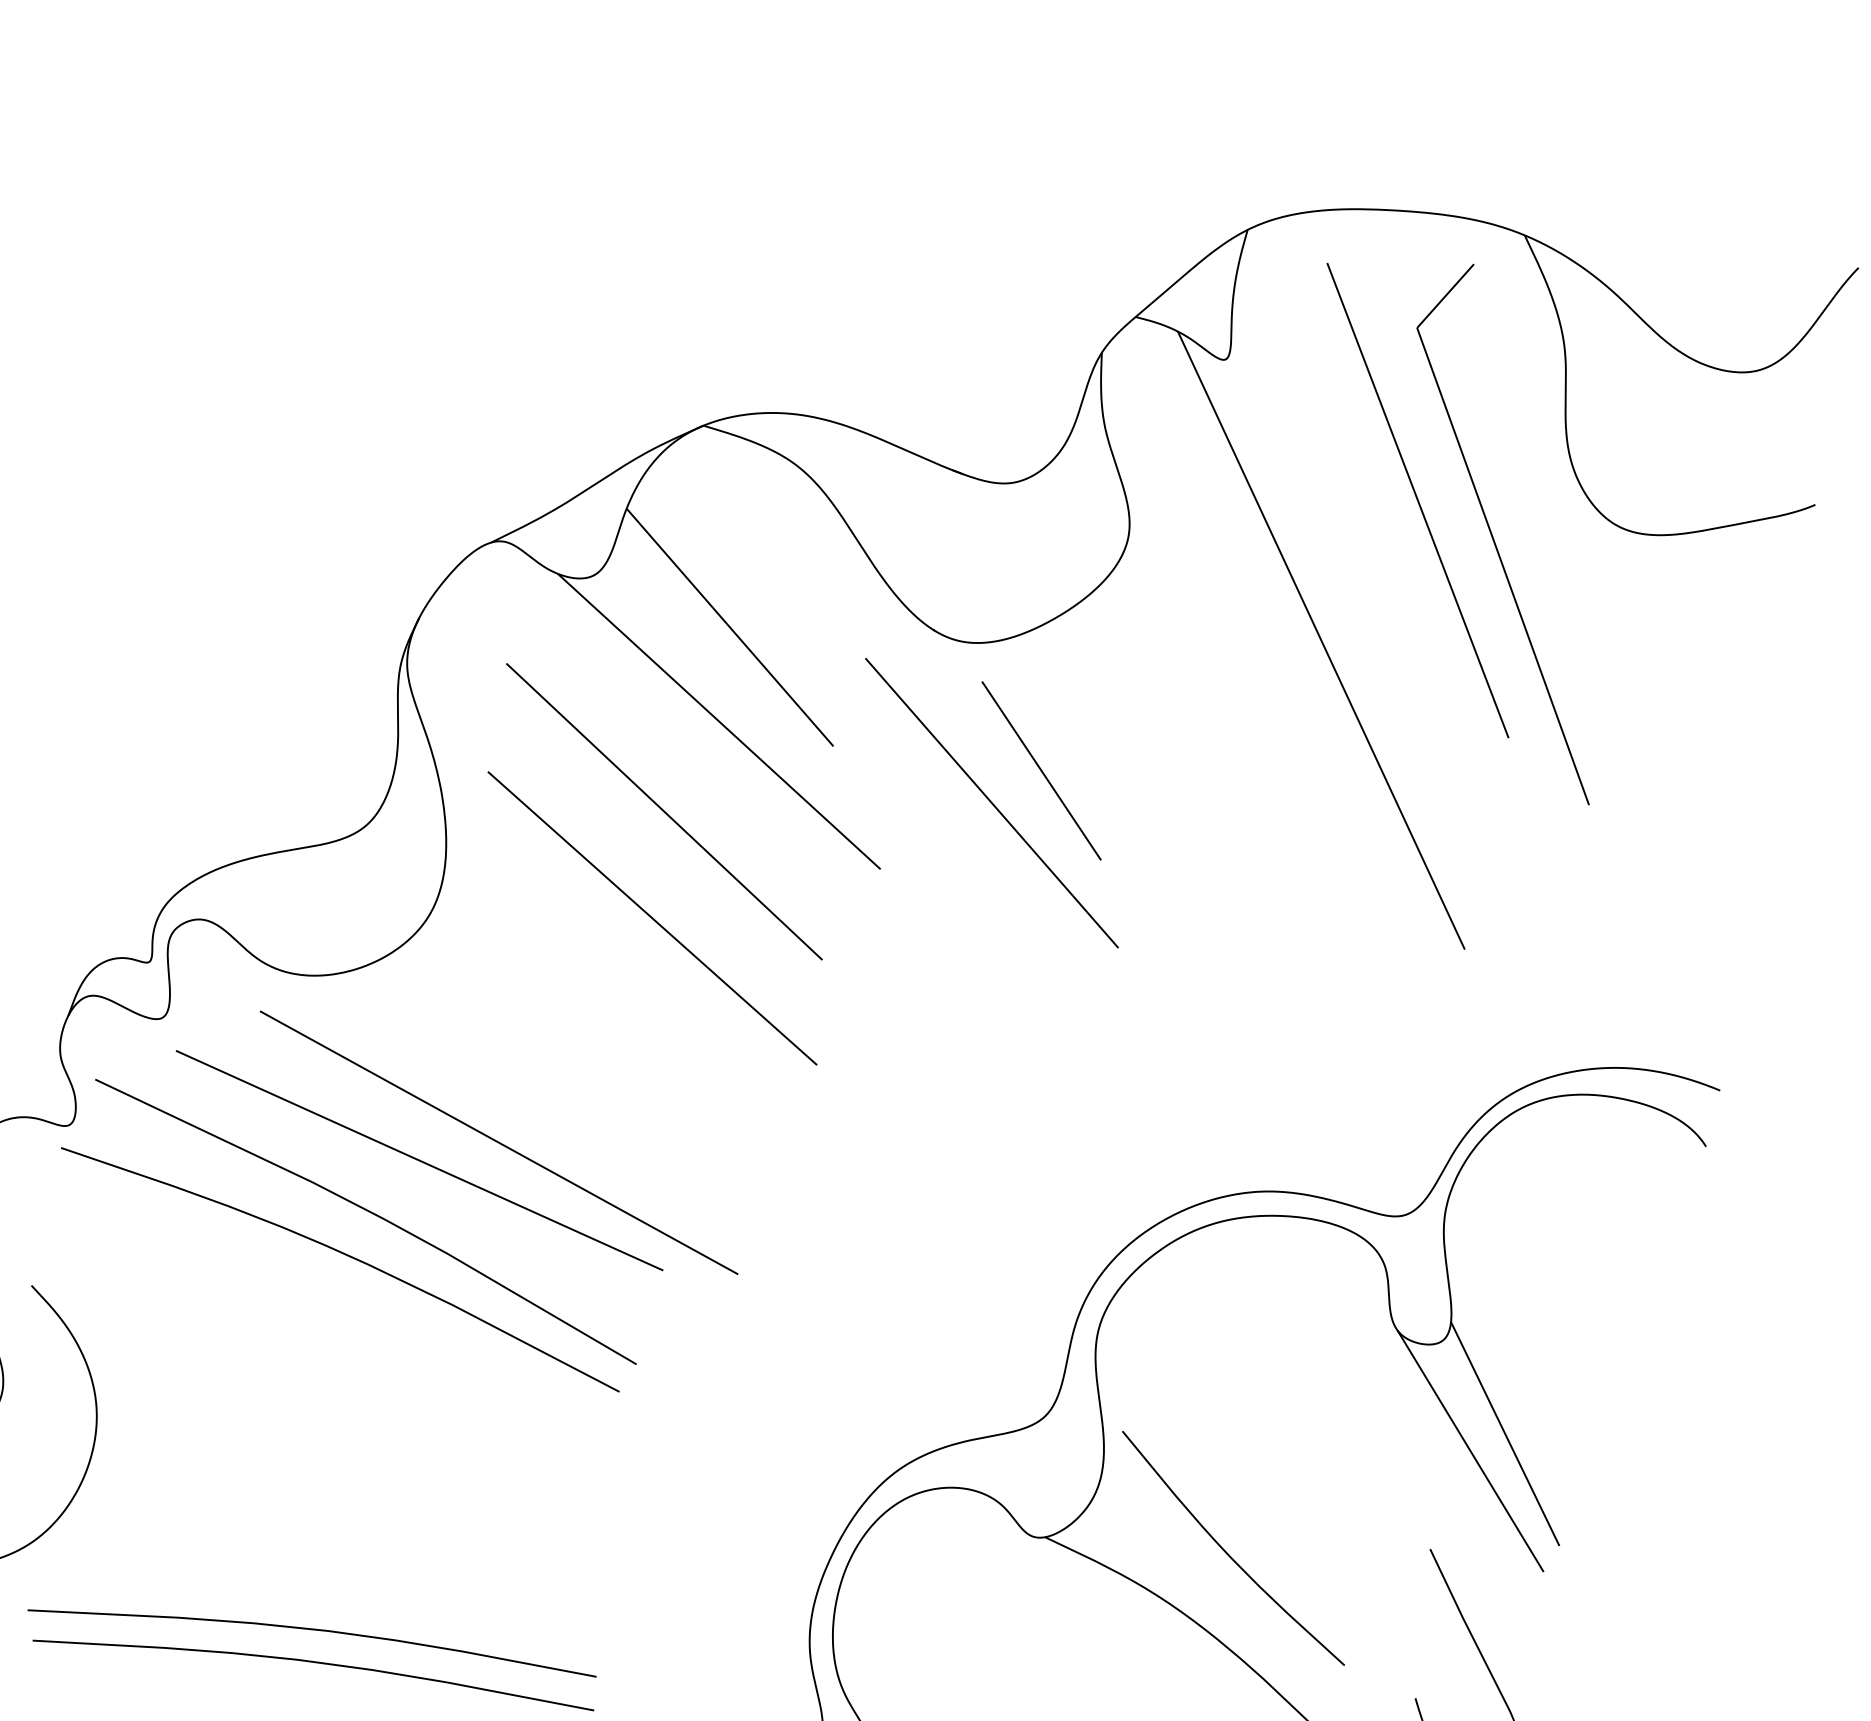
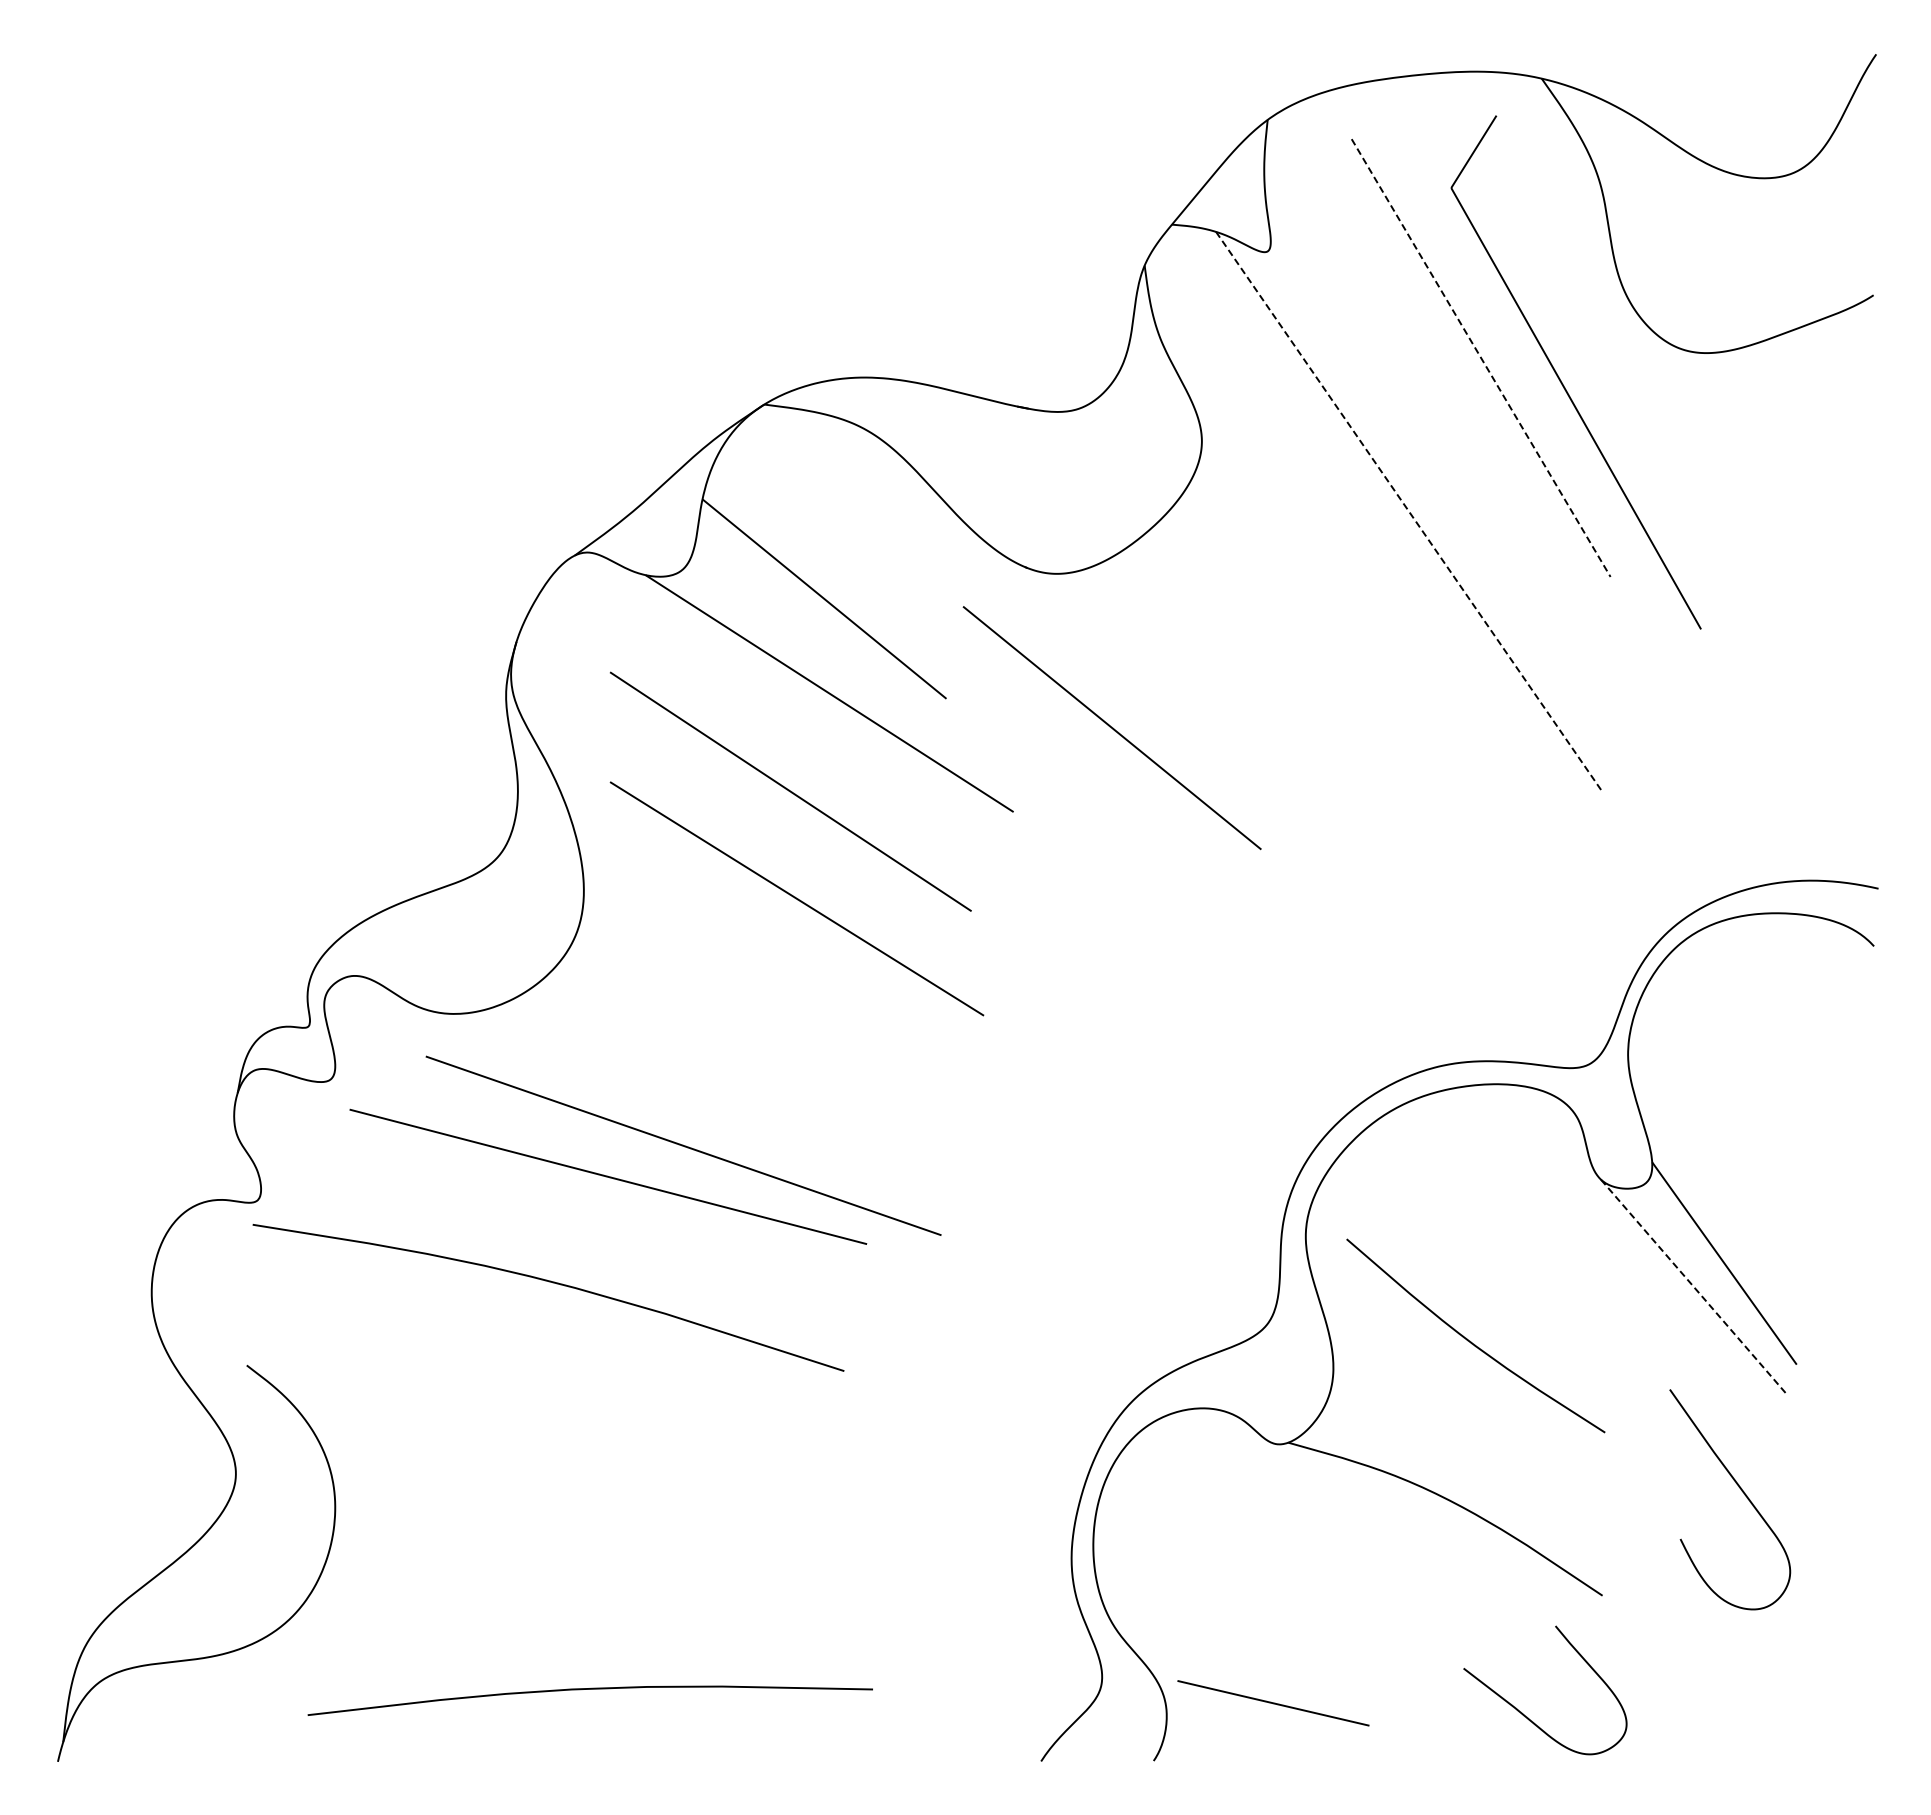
line: (1418, 501) -> (1481, 358), solid -> dashed
line: (1321, 640) -> (1409, 512), solid -> dashed
line: (1041, 770) -> (1155, 687), removed
line: (371, 1213) -> (569, 1237), removed
line: (1470, 1451) -> (1693, 1286), solid -> dashed
curve: (1228, 1553) -> (1471, 1341), moved
curve: (314, 1630) -> (583, 1657), removed

